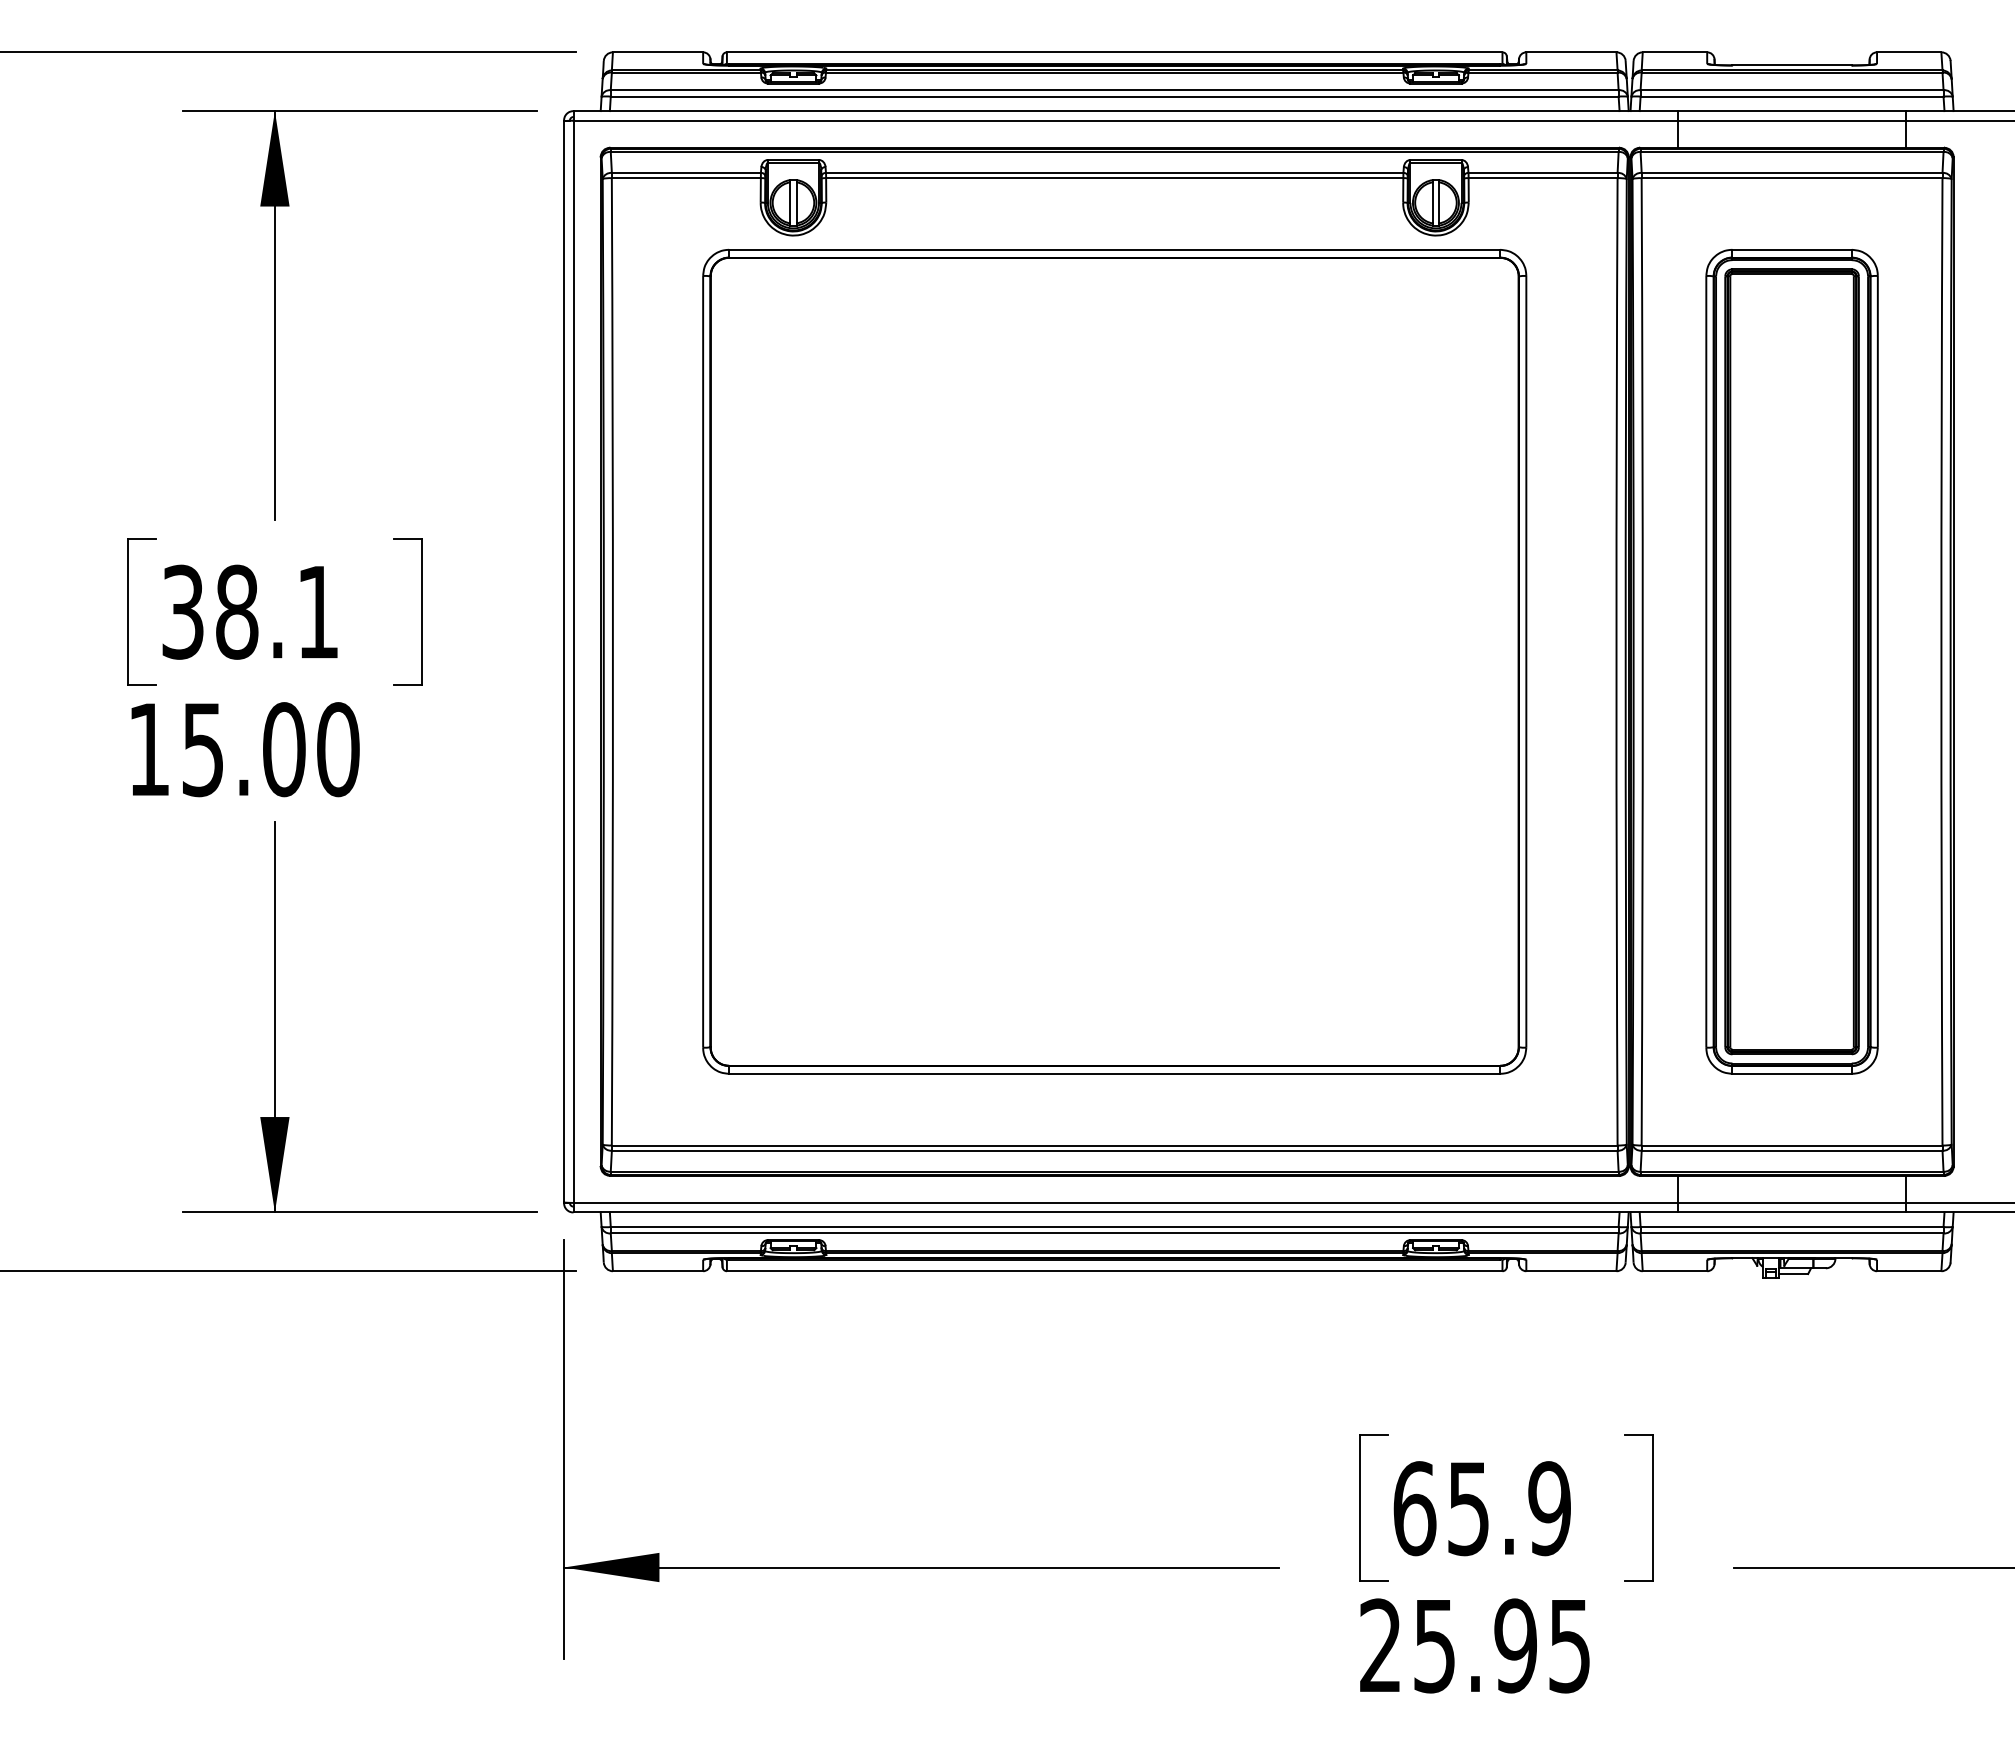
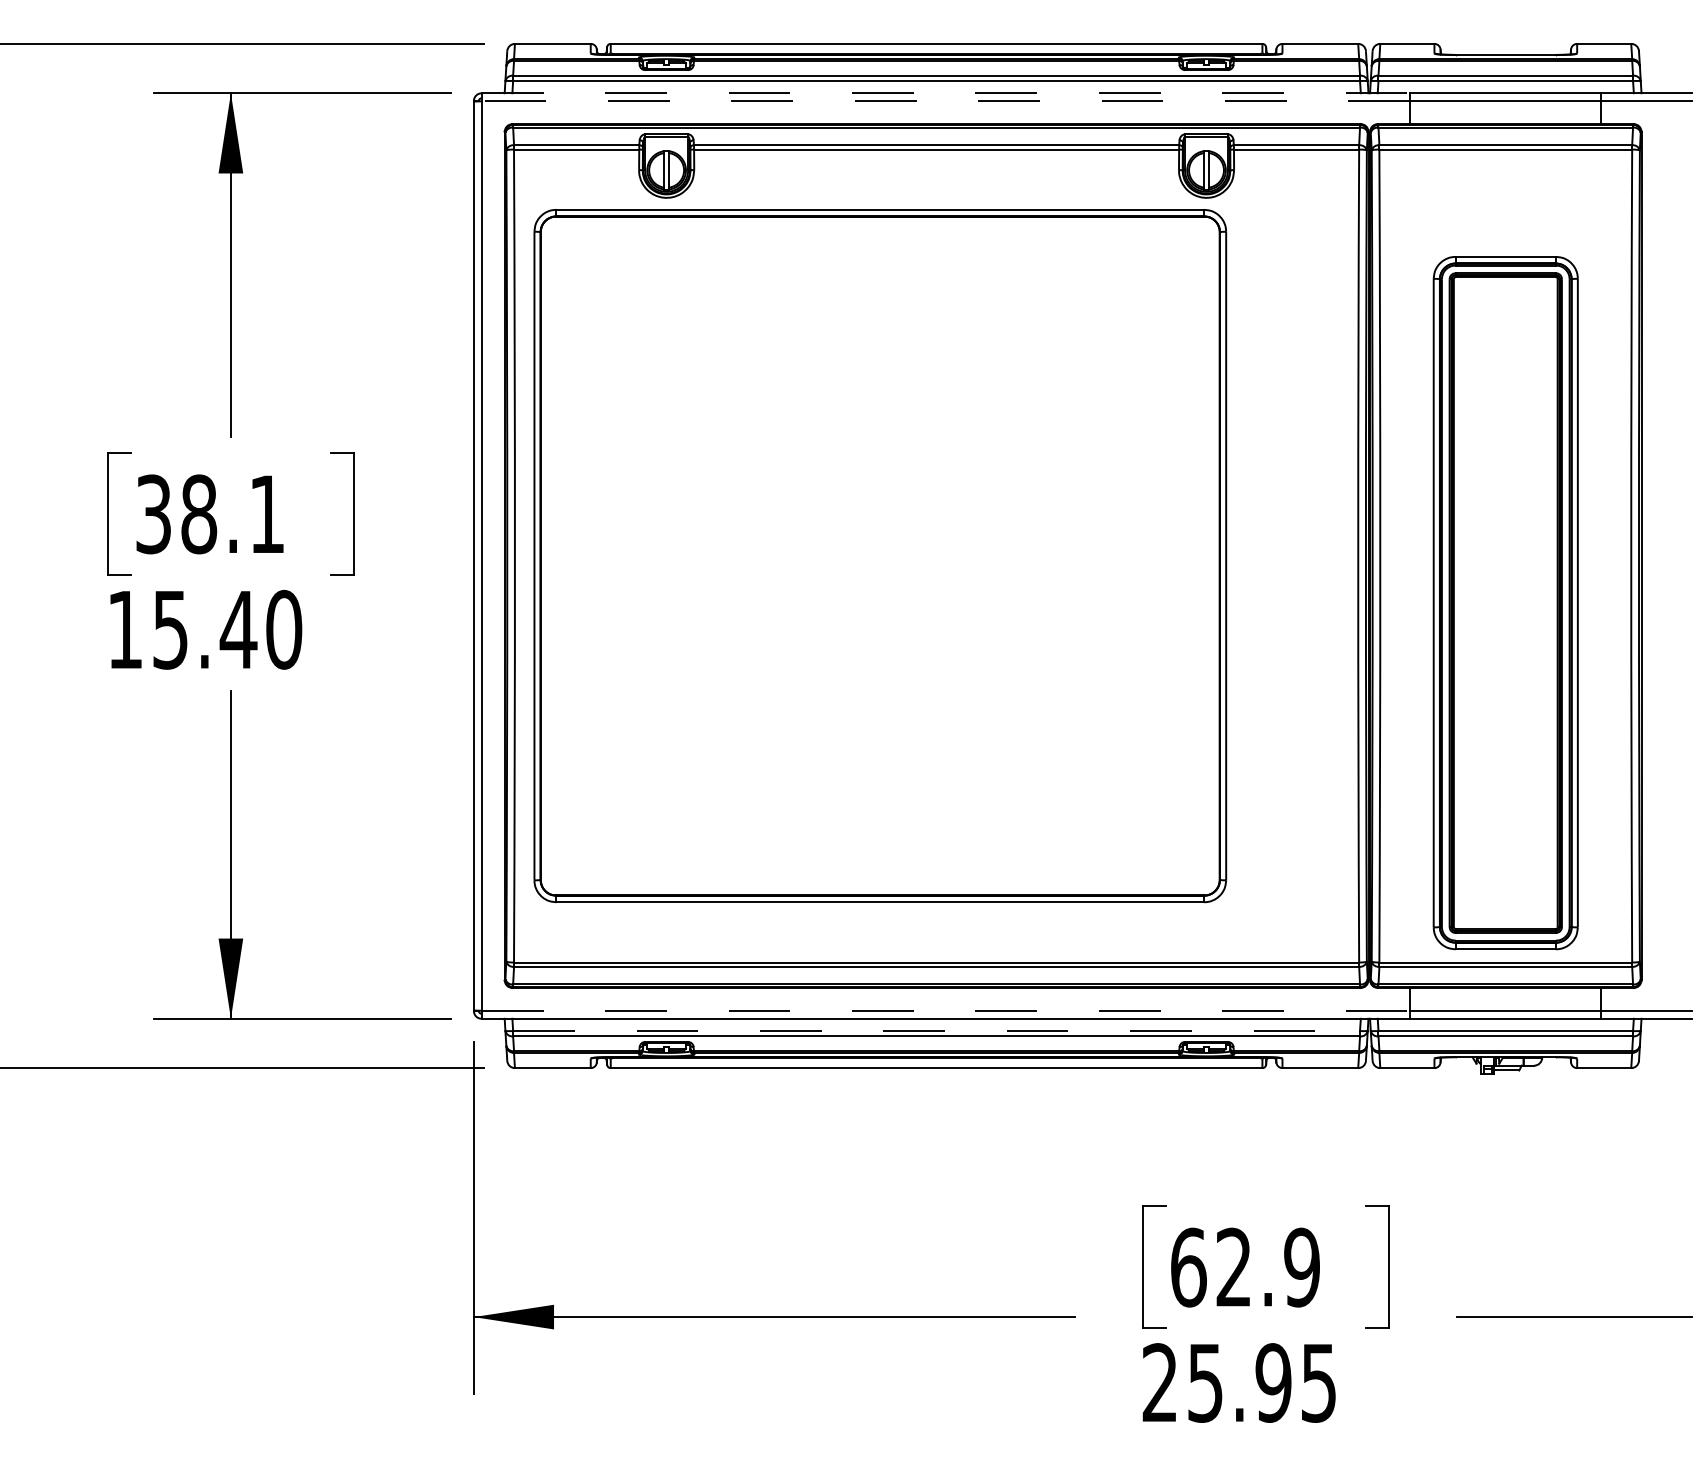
line: (1126, 111) -> (946, 93), solid -> dashed
line: (1125, 120) -> (945, 101), solid -> dashed
part: (1114, 661) -> (880, 555), moved
part: (1791, 661) -> (1505, 602), moved
text: (283, 749) -> (238, 629), 15.00 -> 15.40
line: (1126, 1202) -> (946, 1010), solid -> dashed
line: (1114, 1226) -> (936, 1030), solid -> dashed
text: (1468, 1508) -> (1233, 1267), 65.9 -> 62.9

